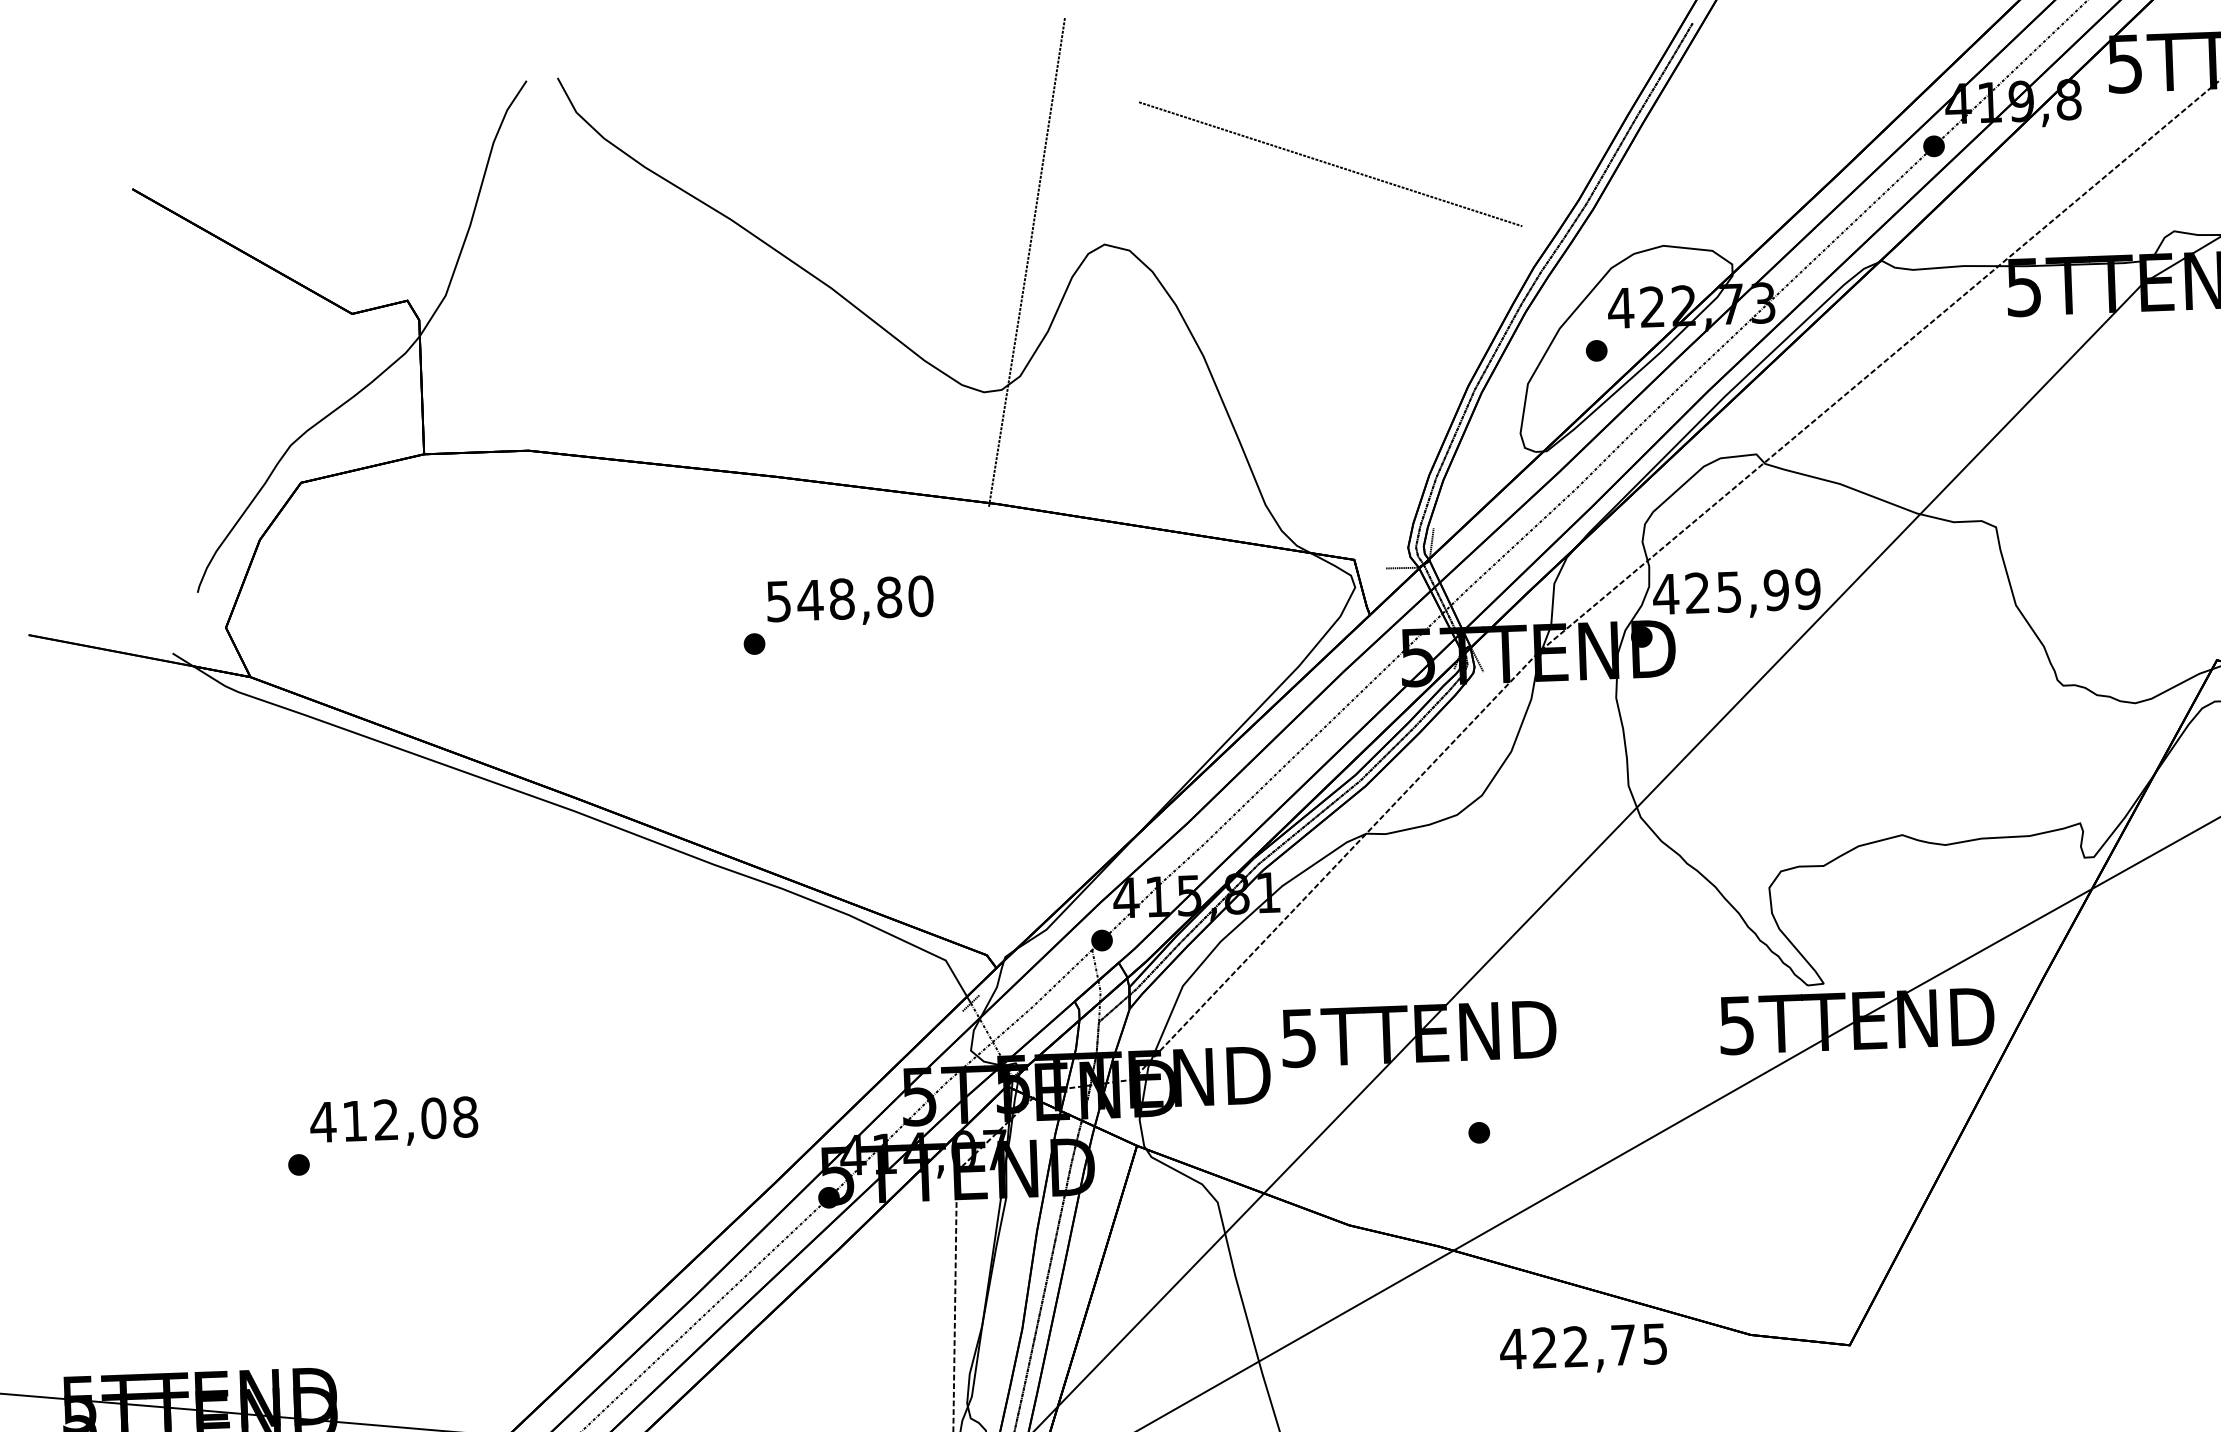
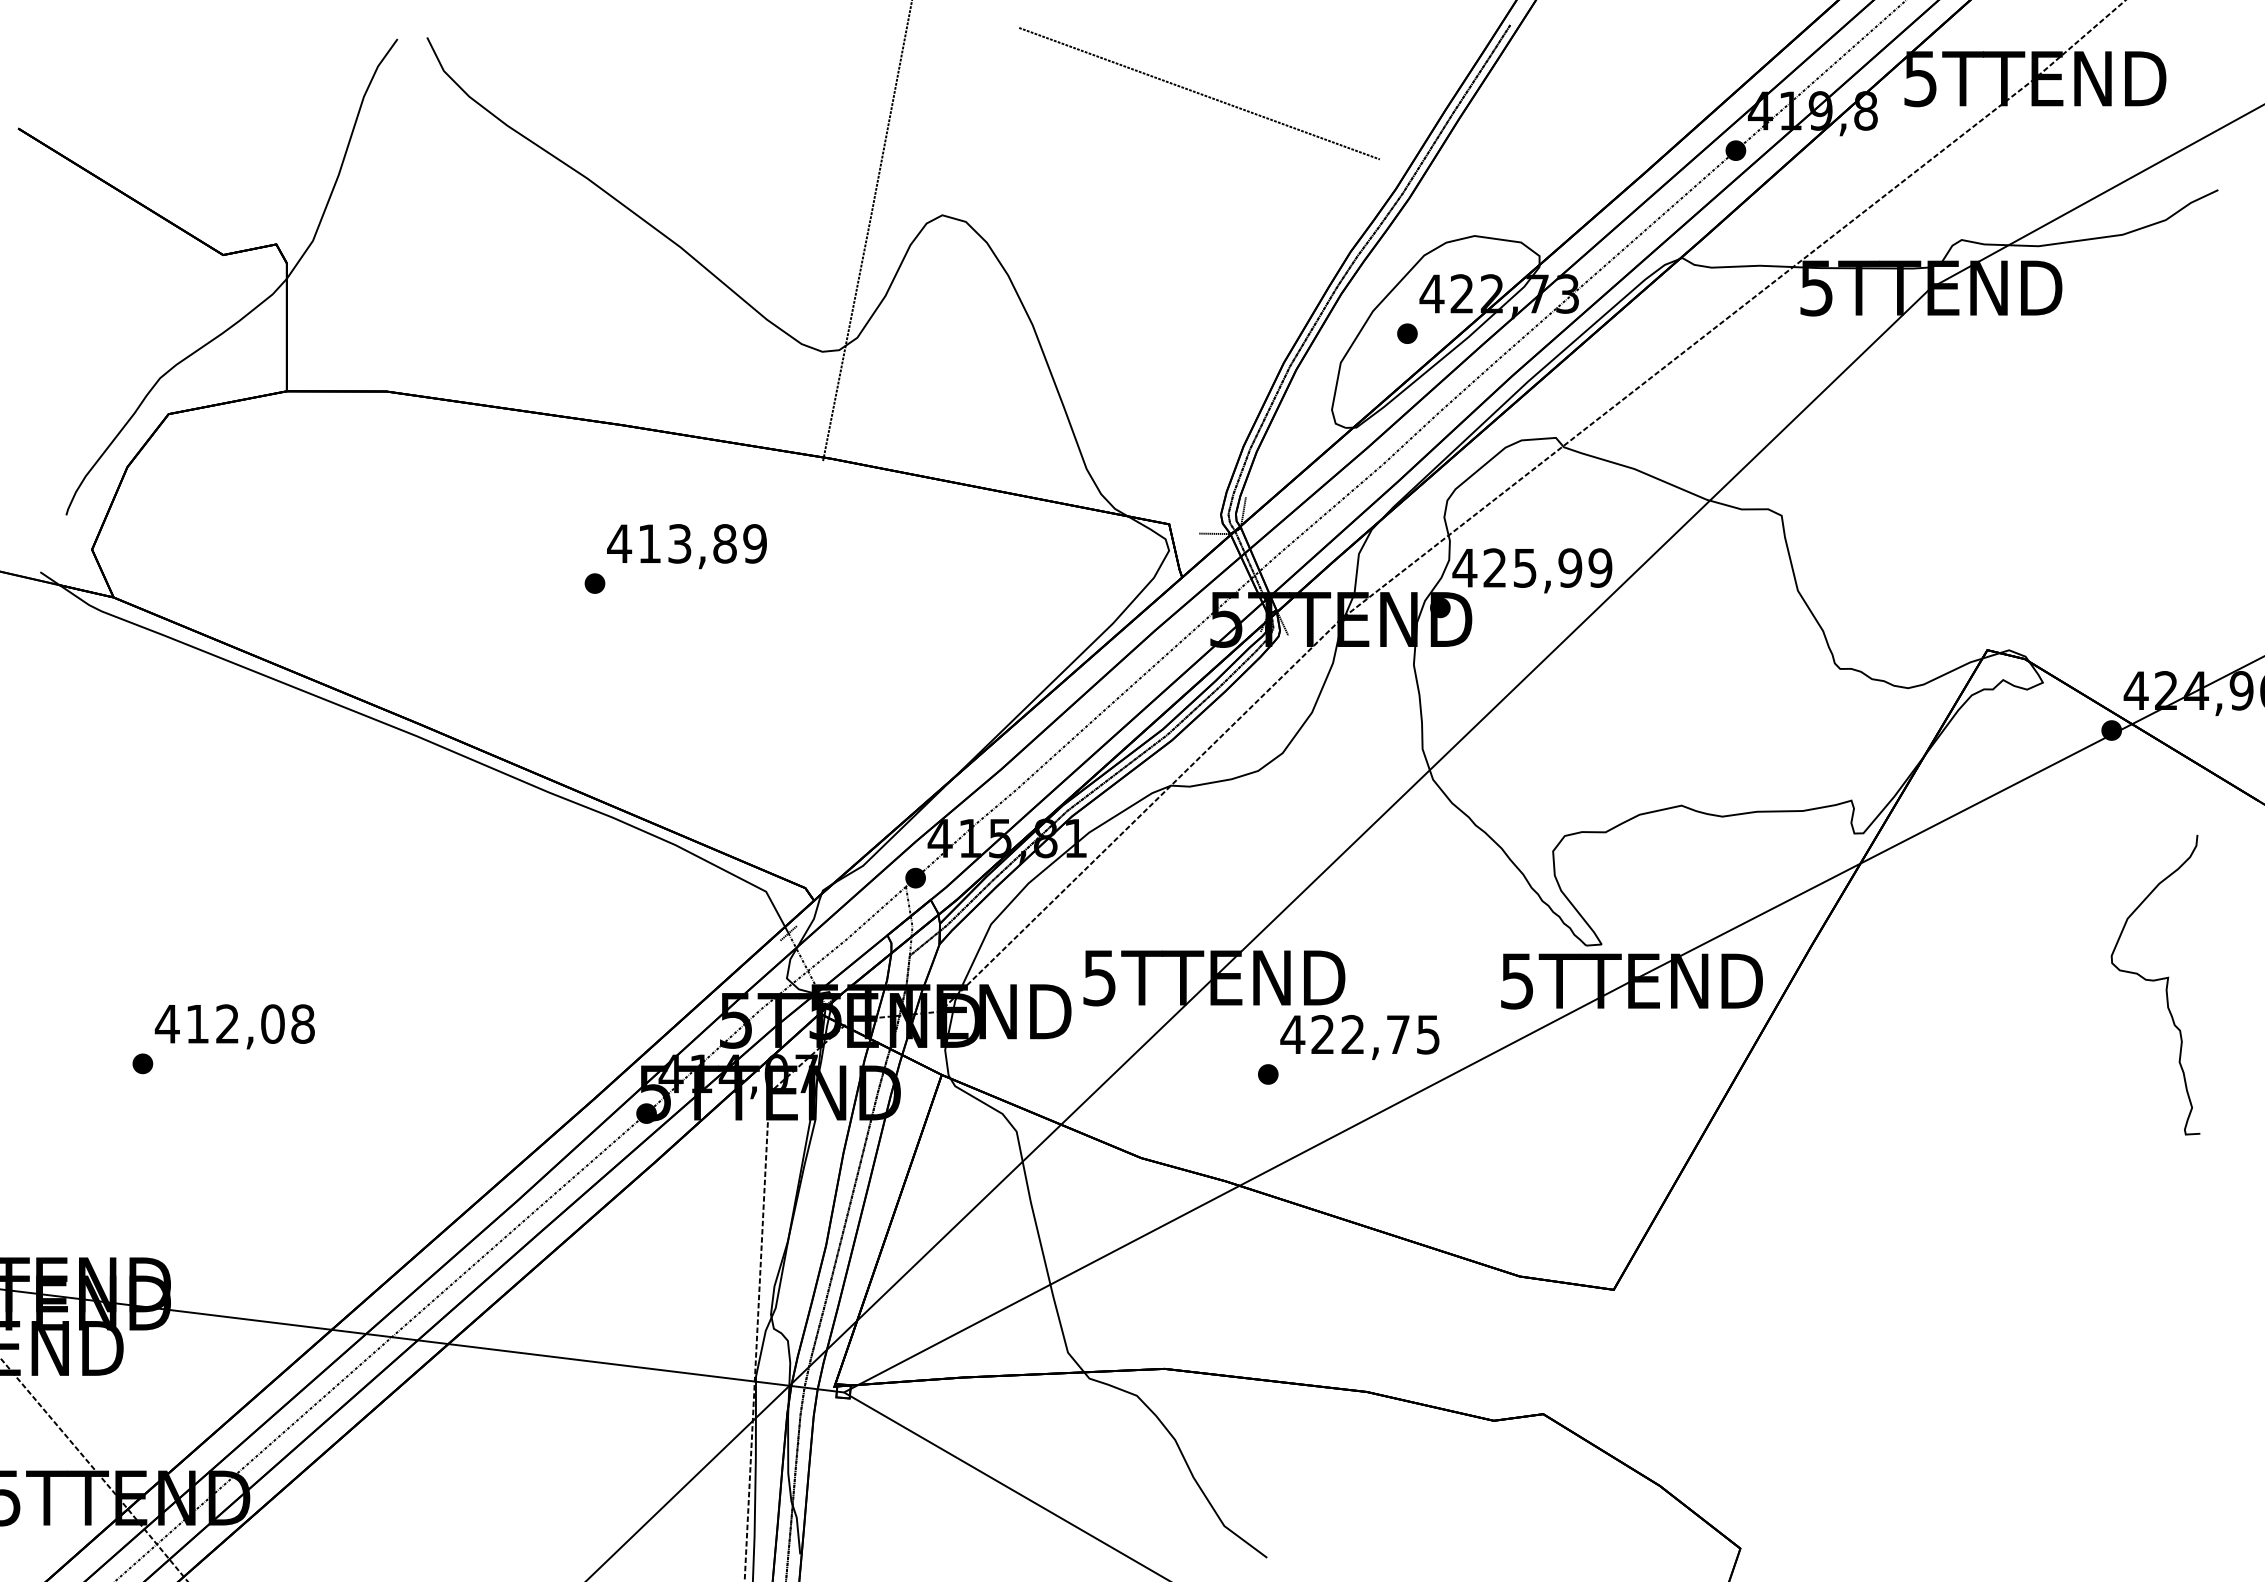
line: (1330, 164) -> (1199, 93), moved
text: (849, 598) -> (687, 543), 548,80 -> 413,89
text: (1583, 1349) -> (1359, 1037), moved

